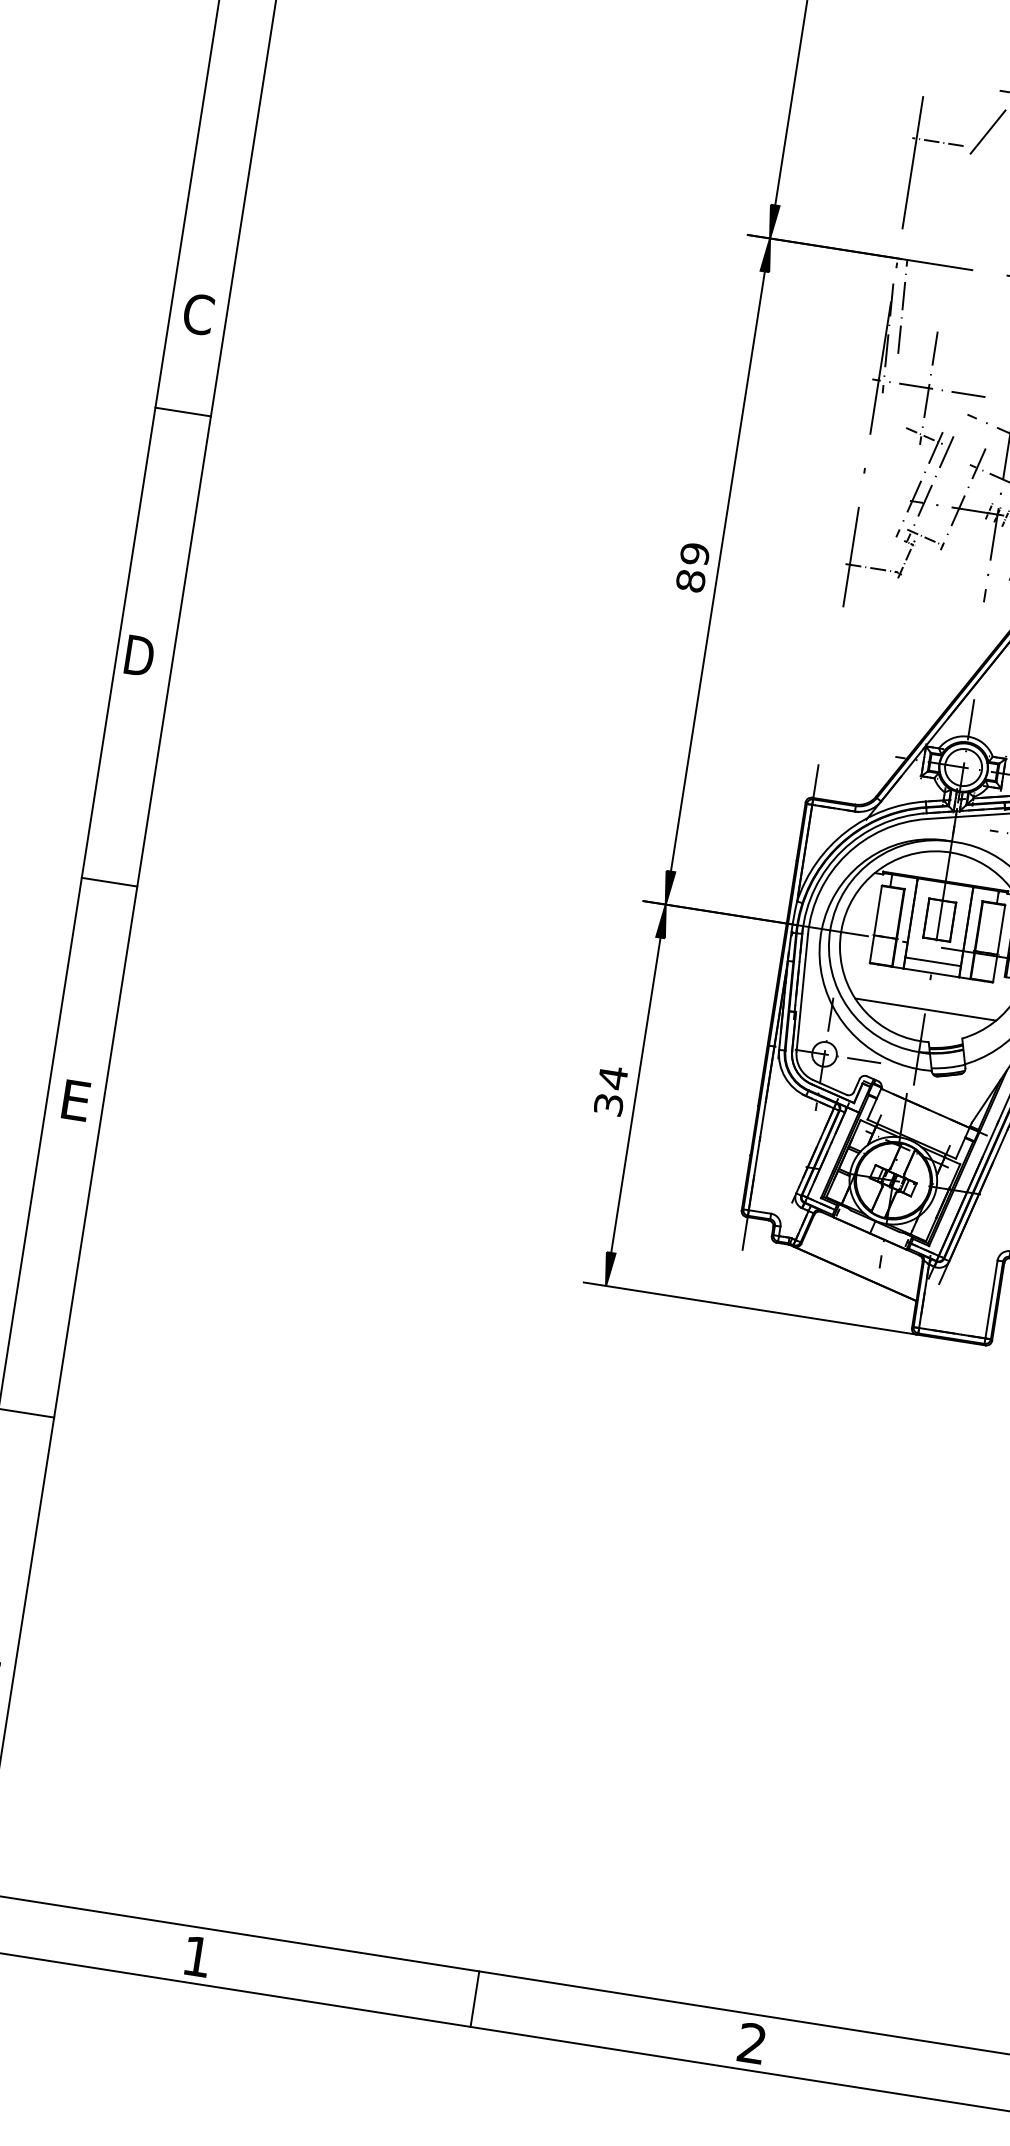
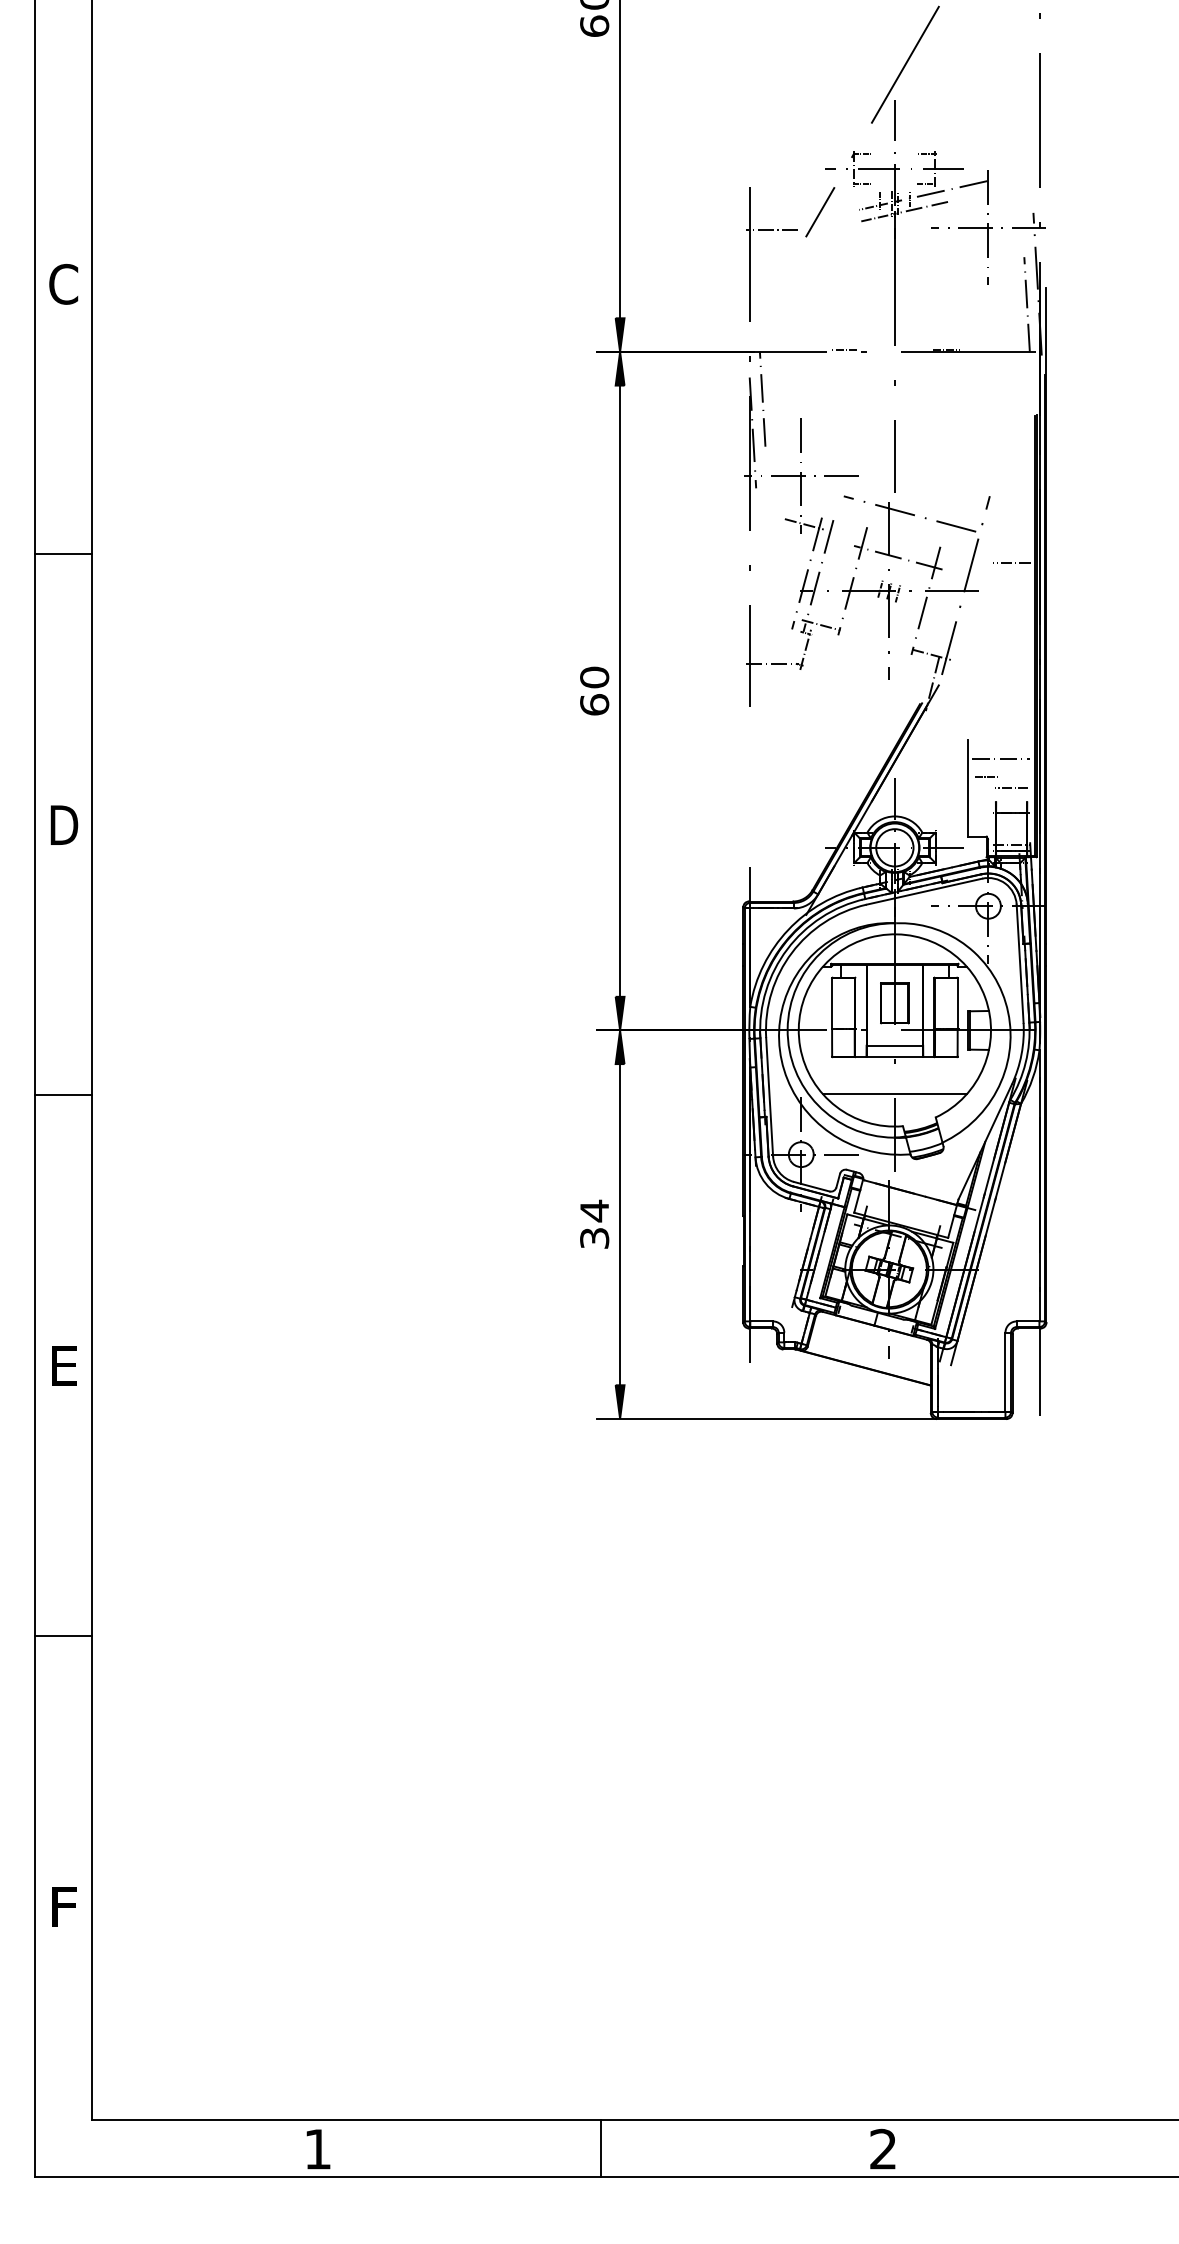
line: (989, 271) -> (843, 350), added
text: (198, 314) -> (63, 284), moved
line: (183, 411) -> (63, 553), moved
text: (692, 566) -> (594, 690), 89 -> 60
text: (139, 655) -> (64, 824), moved
text: (76, 1099) -> (64, 1365), moved

